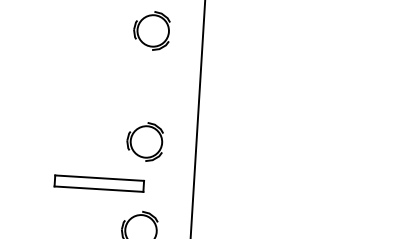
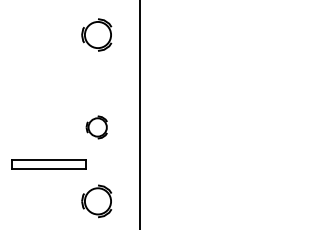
part: (144, 141) -> (96, 127), size x0.7
part: (98, 183) -> (48, 164), moved

